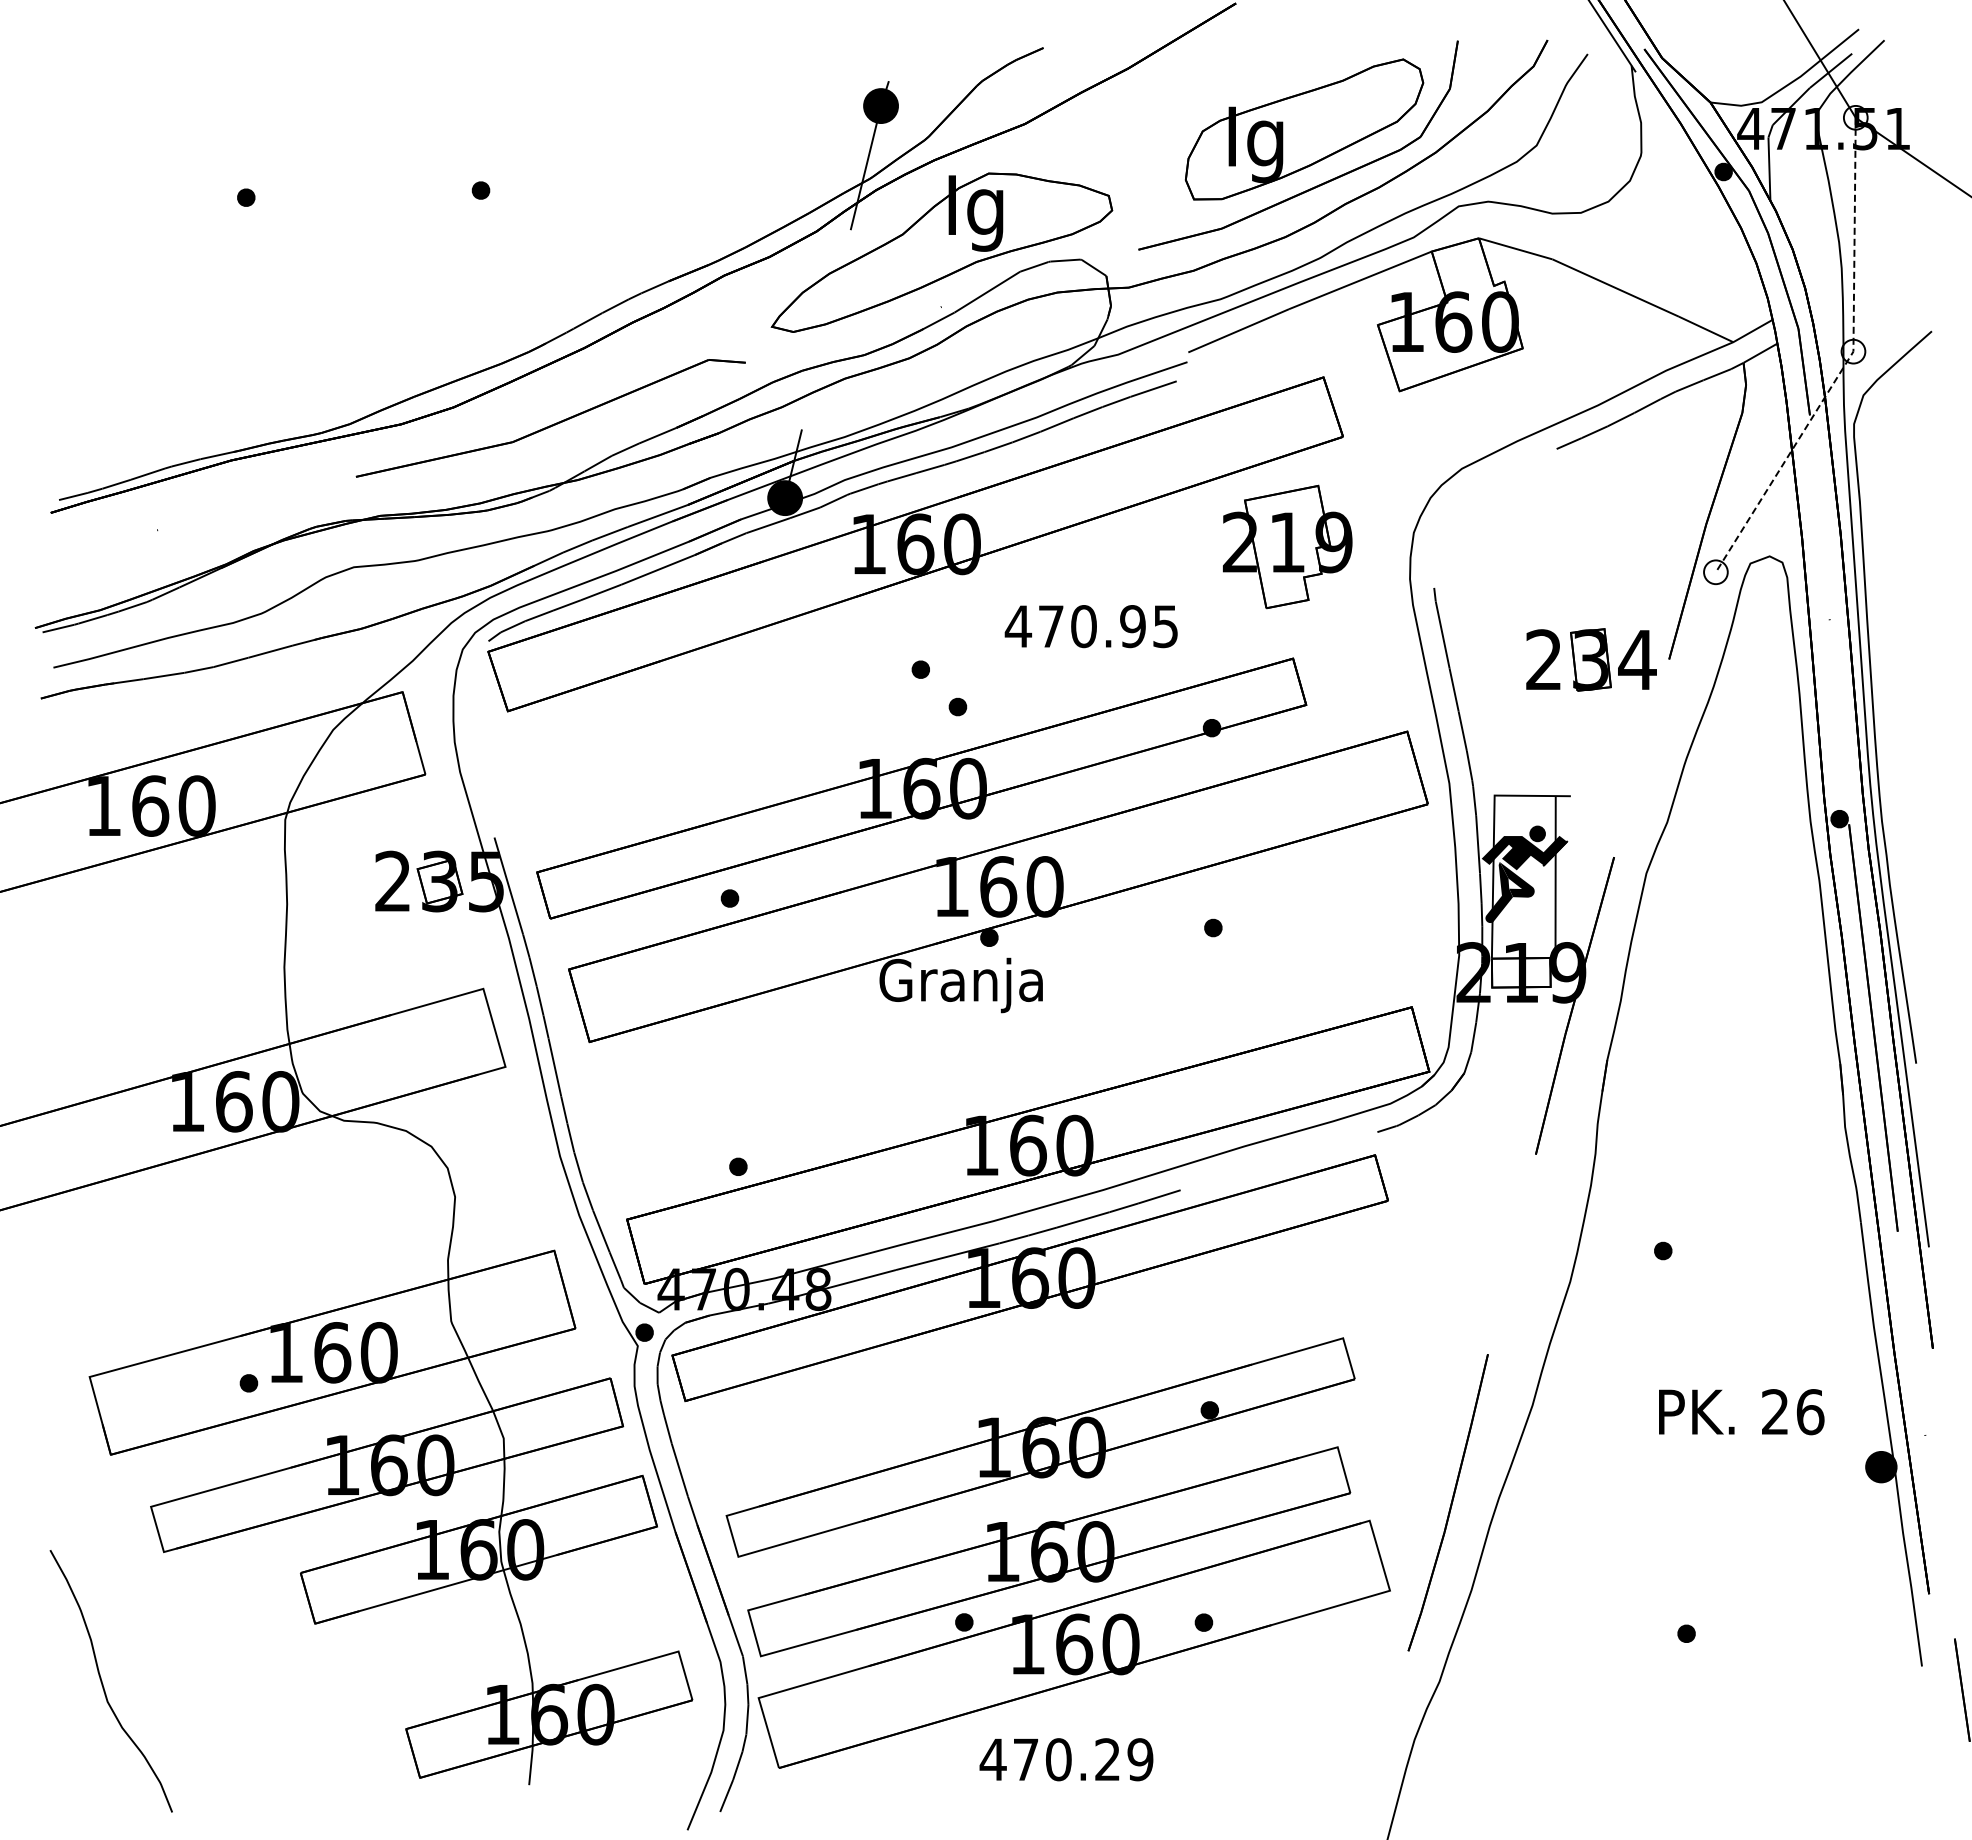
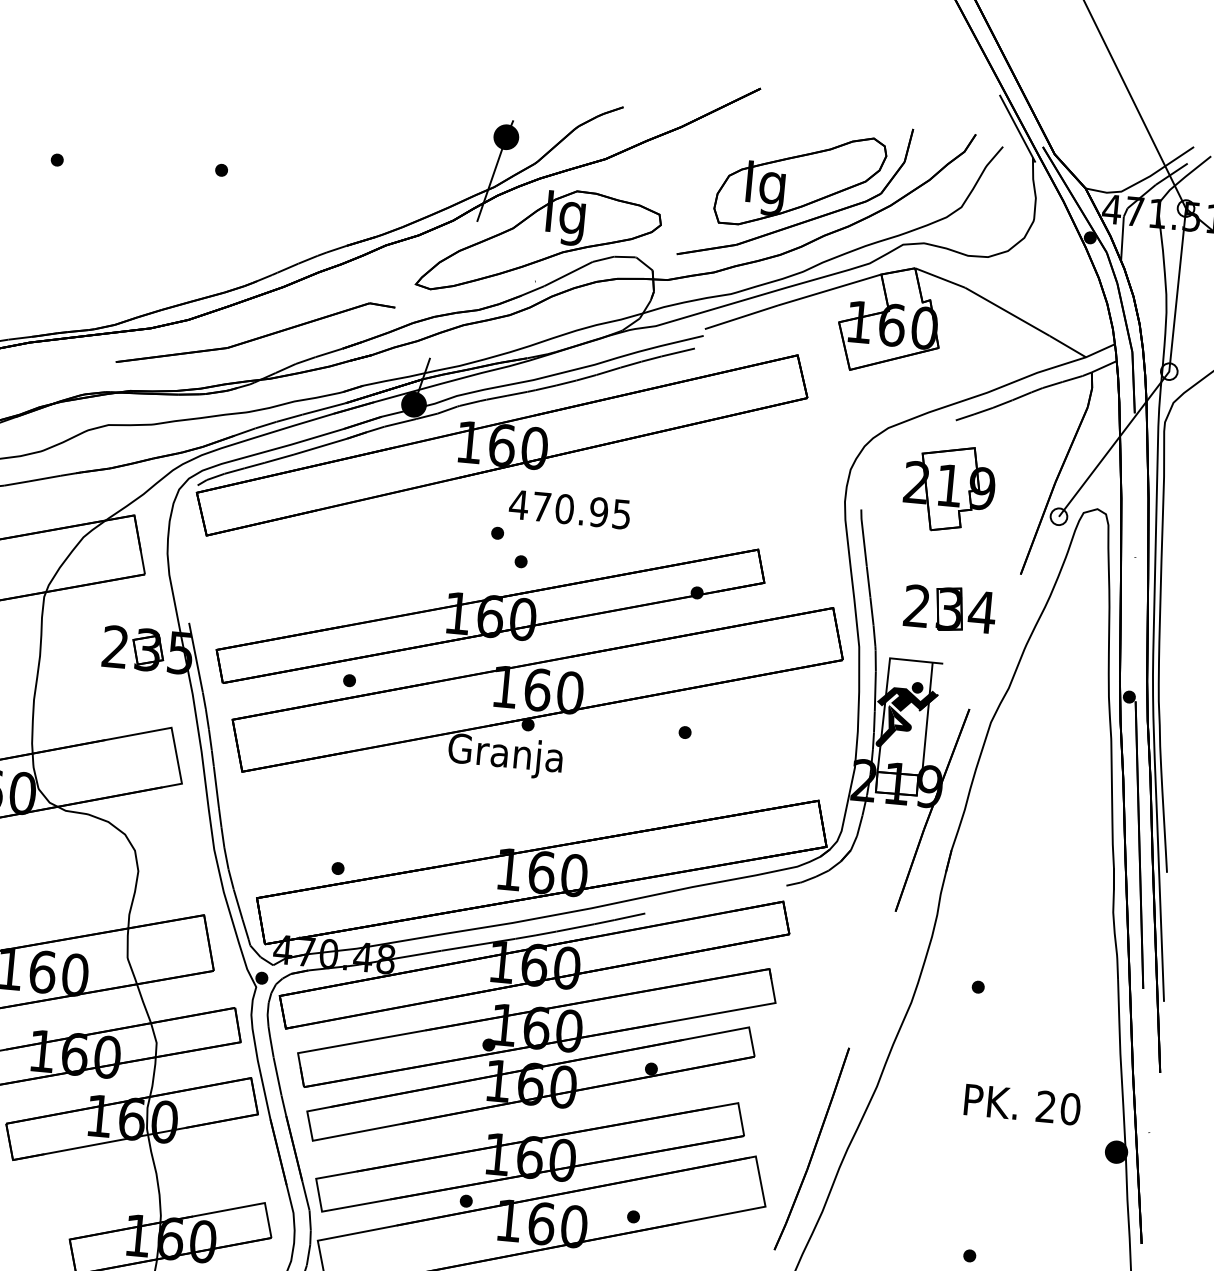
line: (1846, 362) -> (1163, 378), dashed -> solid
part: (1287, 546) -> (949, 488), moved
text: (1090, 626) -> (569, 509), moved
part: (1591, 659) -> (950, 608), moved
part: (1041, 1366) -> (536, 1027), added
text: (1810, 1412) -> (1070, 1109), 26 -> 20

